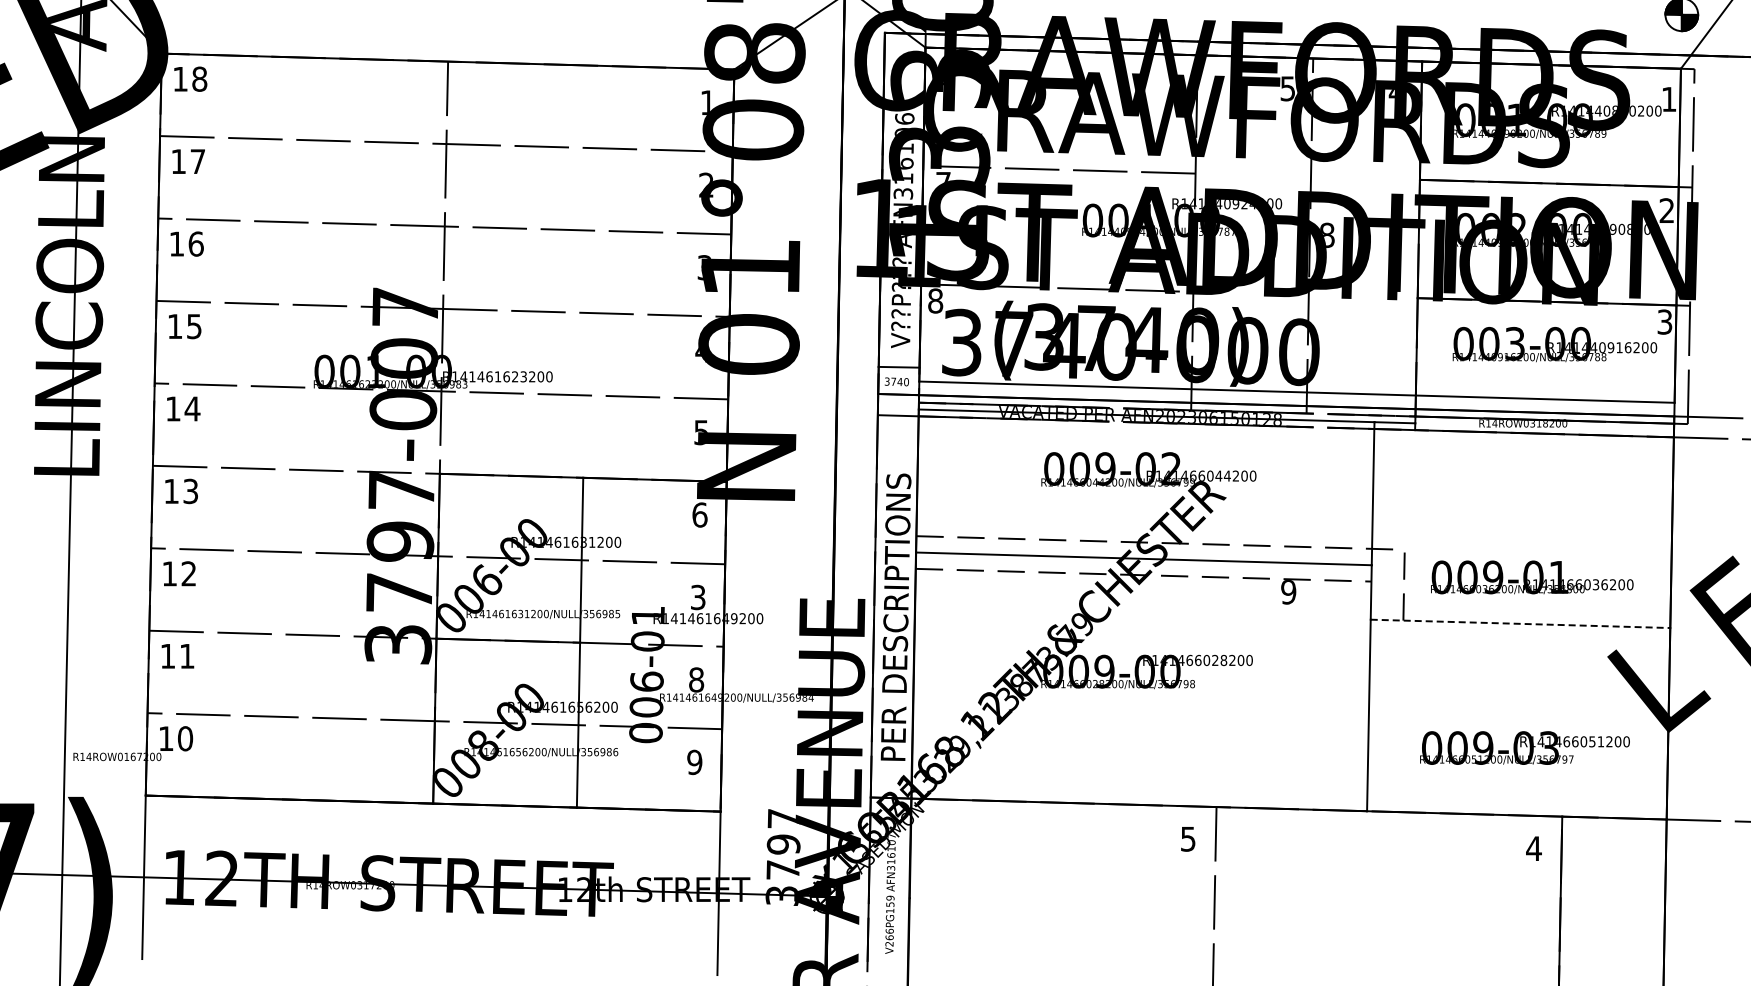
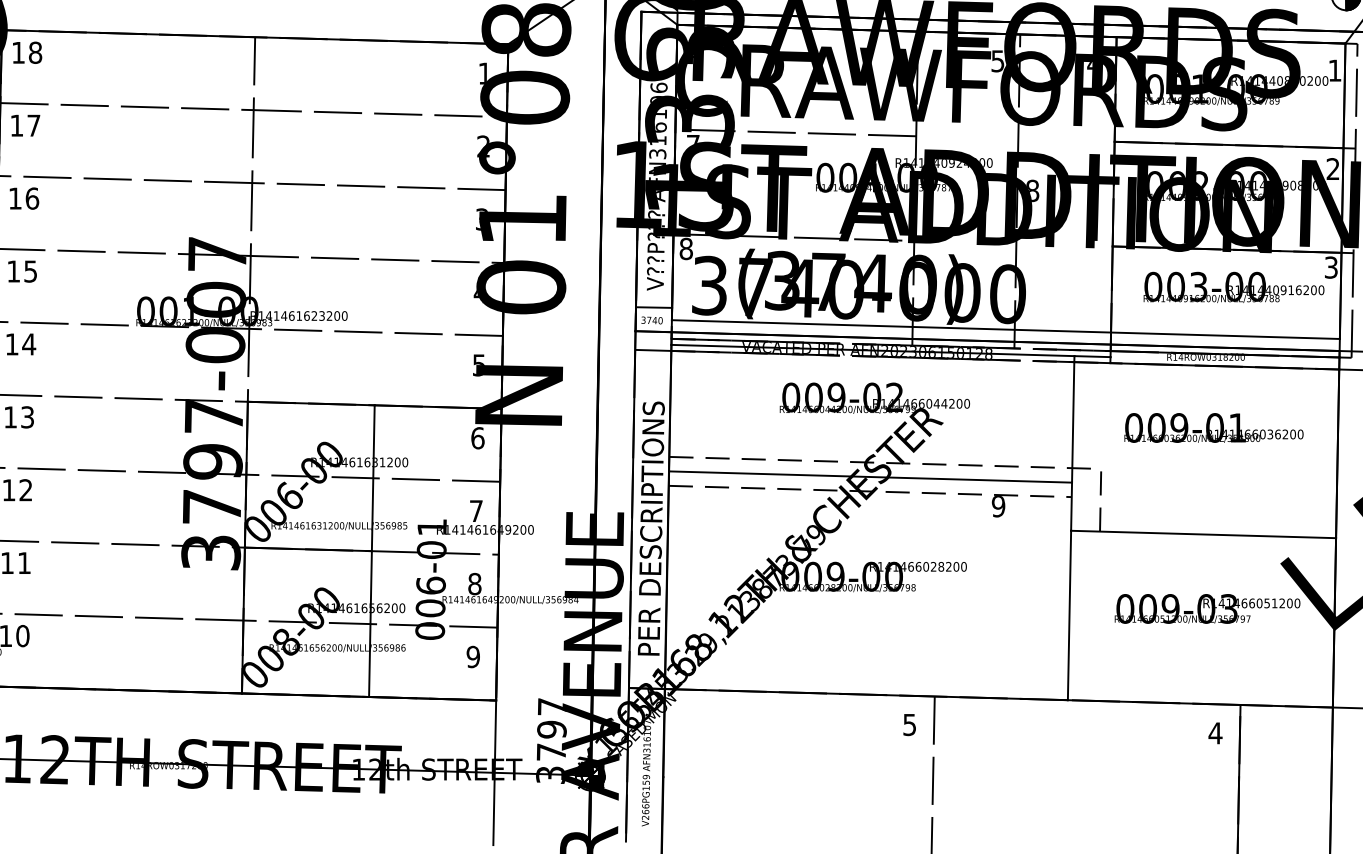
text: (1532, 577) -> (1214, 428), moved
text: (698, 597) -> (476, 511), 3 -> 7
line: (1520, 623) -> (1203, 534), dashed -> solid
text: (1524, 747) -> (1207, 608), moved

